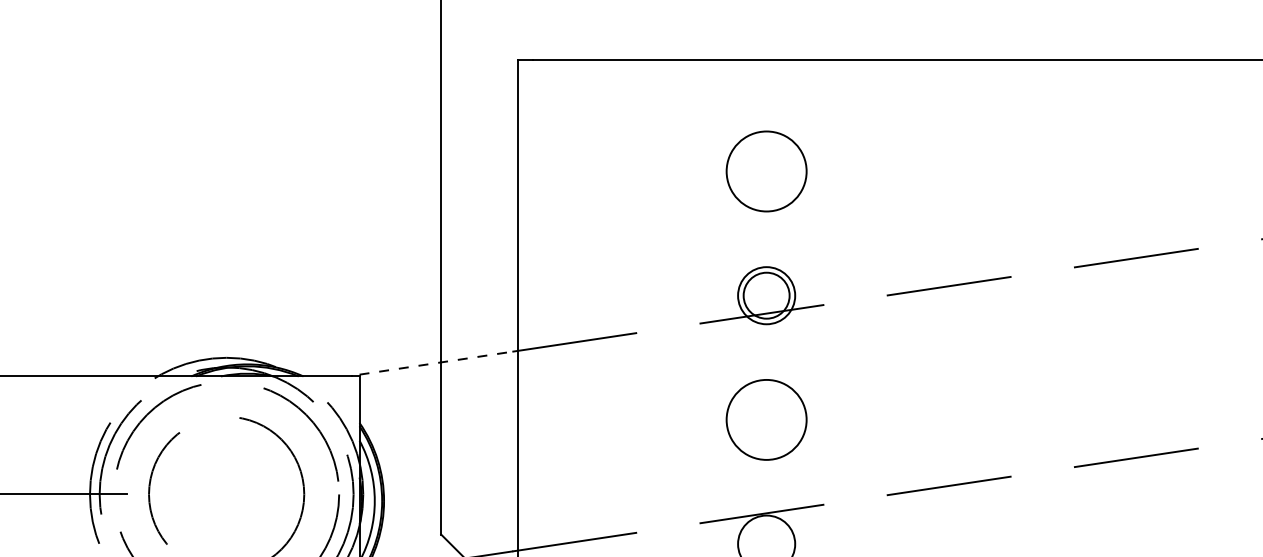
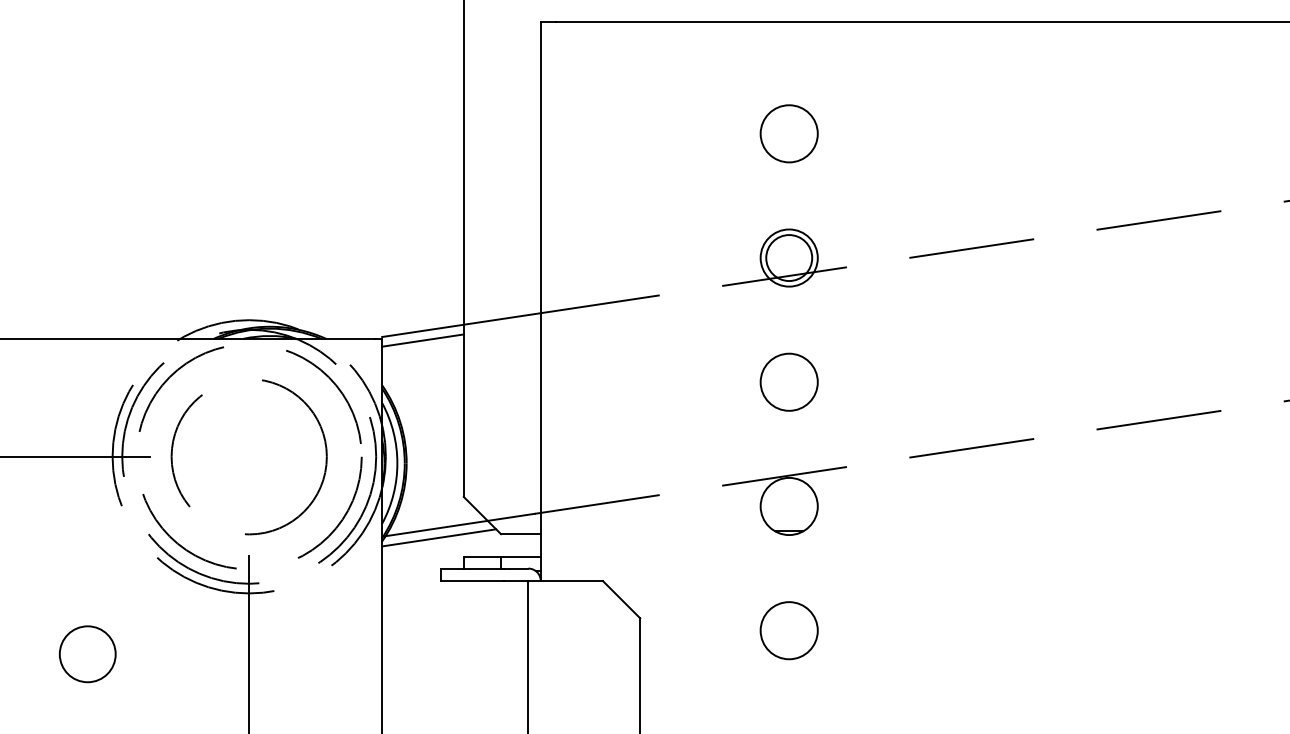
circle: (765, 171) -> (788, 133), size x0.71
line: (436, 363) -> (459, 325), dashed -> solid
line: (399, 378) -> (422, 340), added
circle: (765, 419) -> (788, 381), size x0.71

